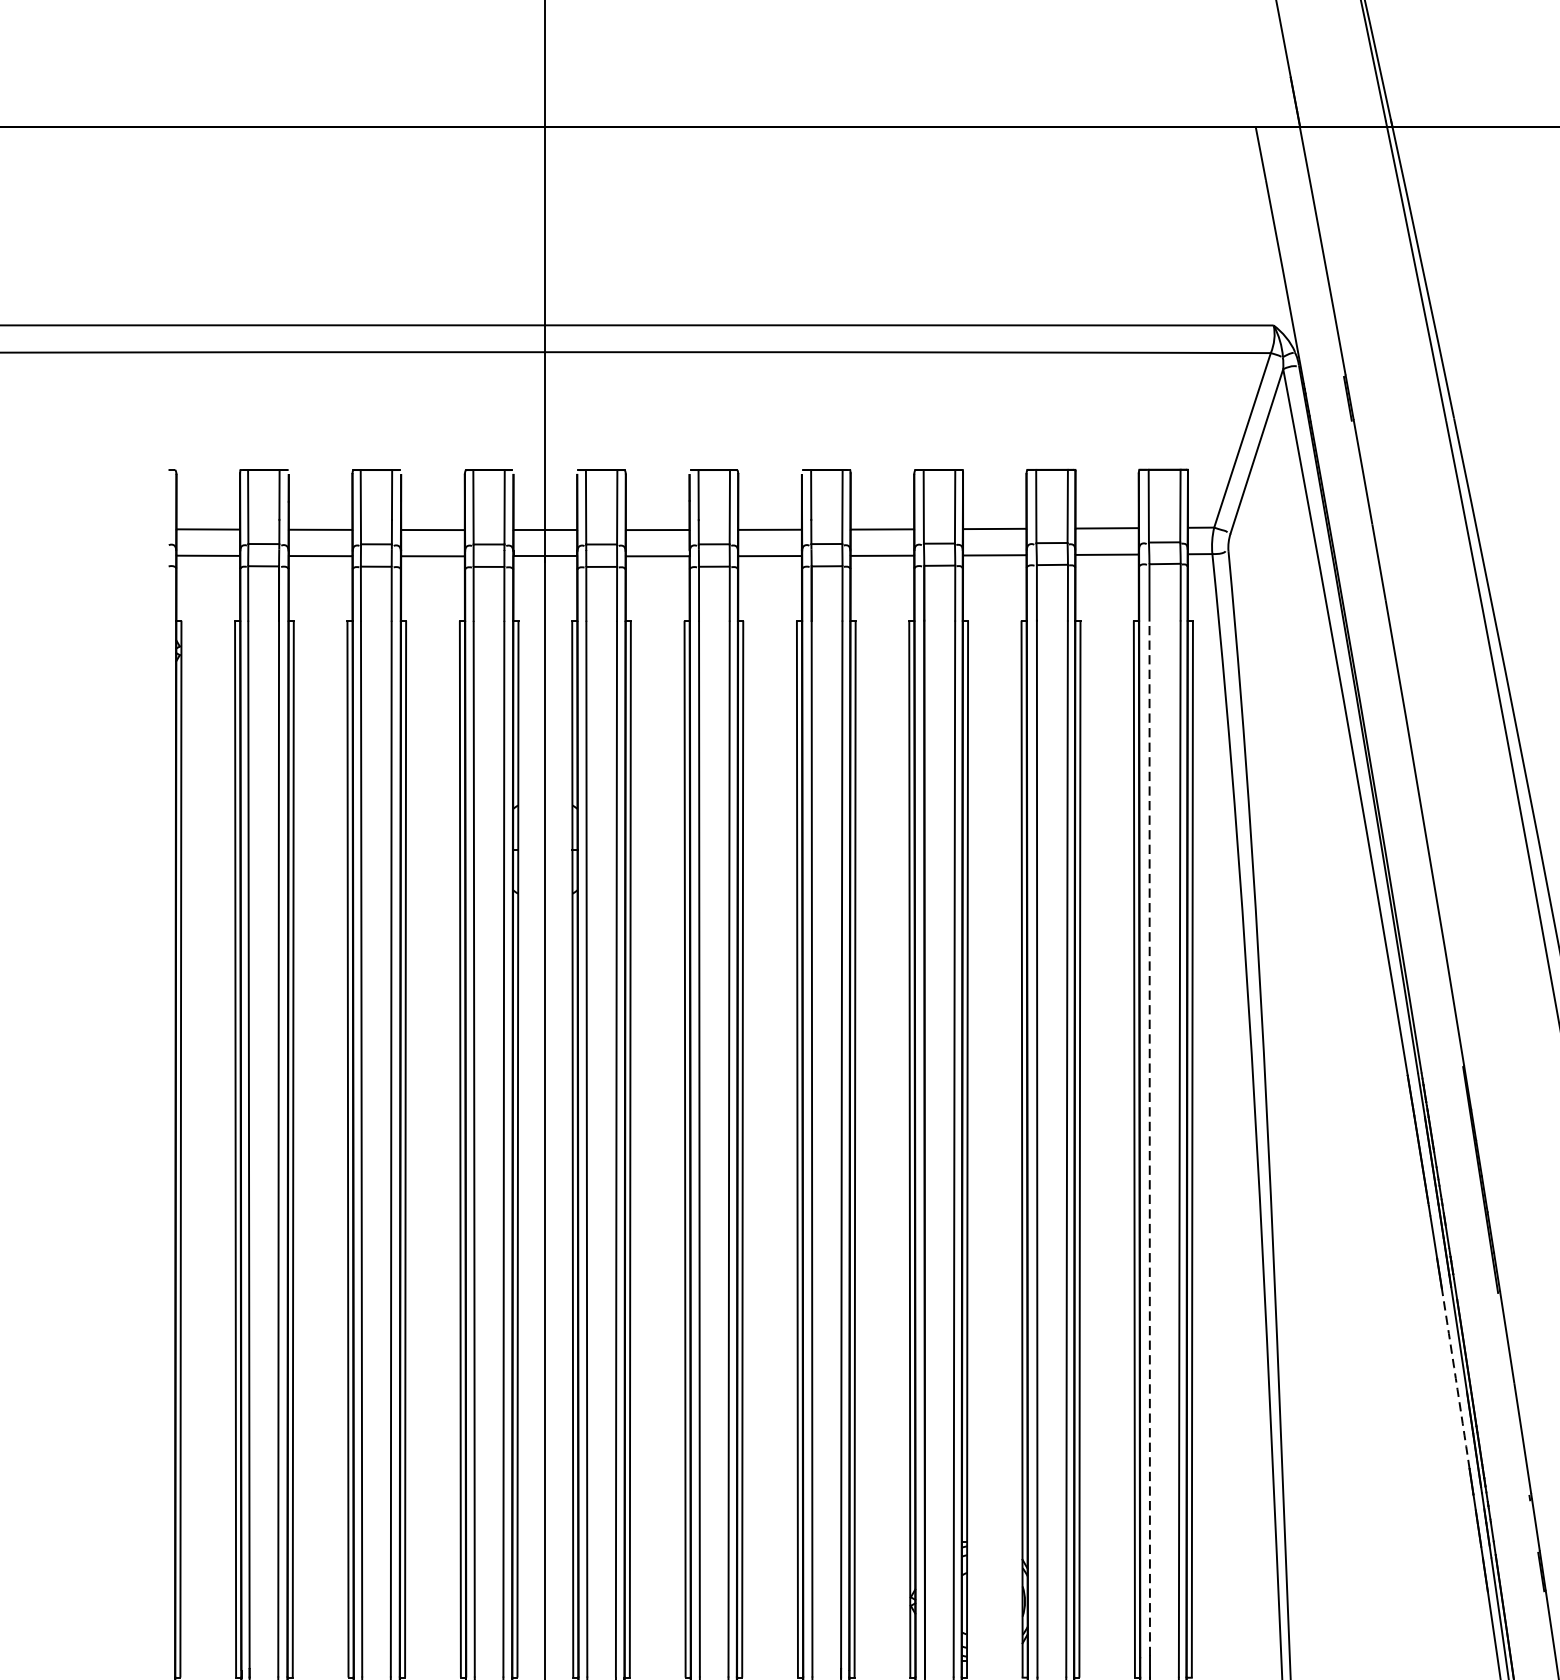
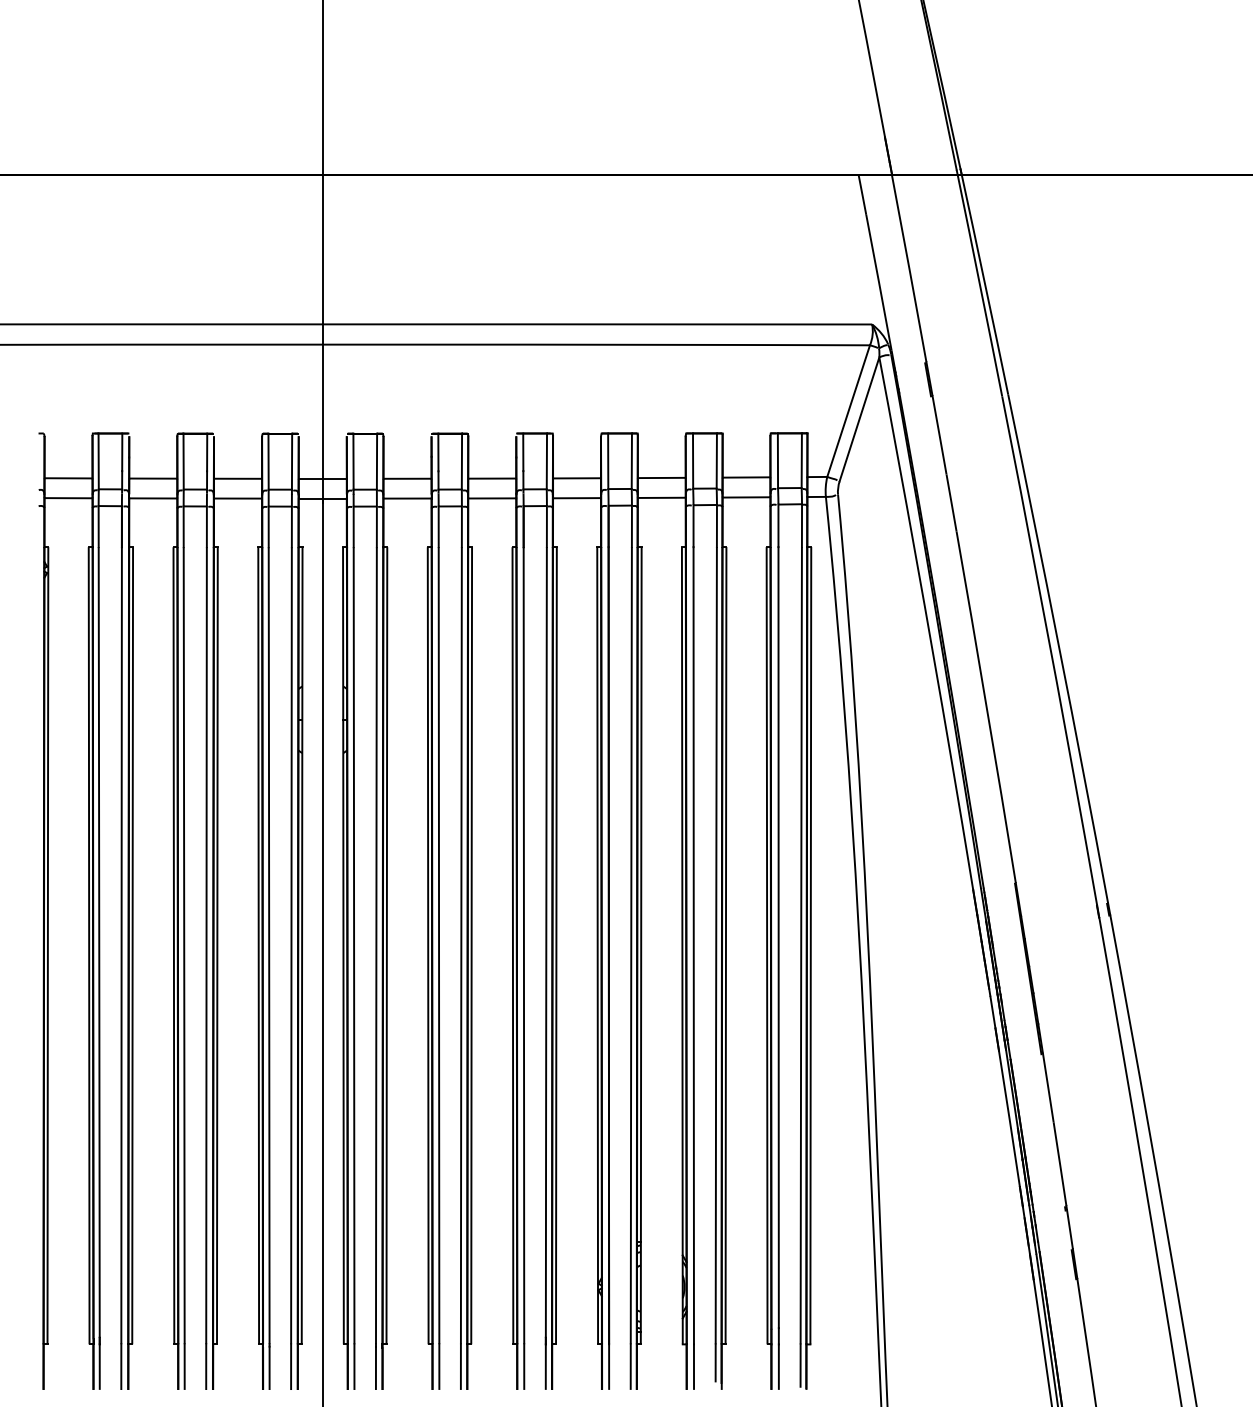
line: (1149, 1138) -> (778, 937), dashed -> solid
arc: (1455, 1378) -> (1009, 1118), dashed -> solid

